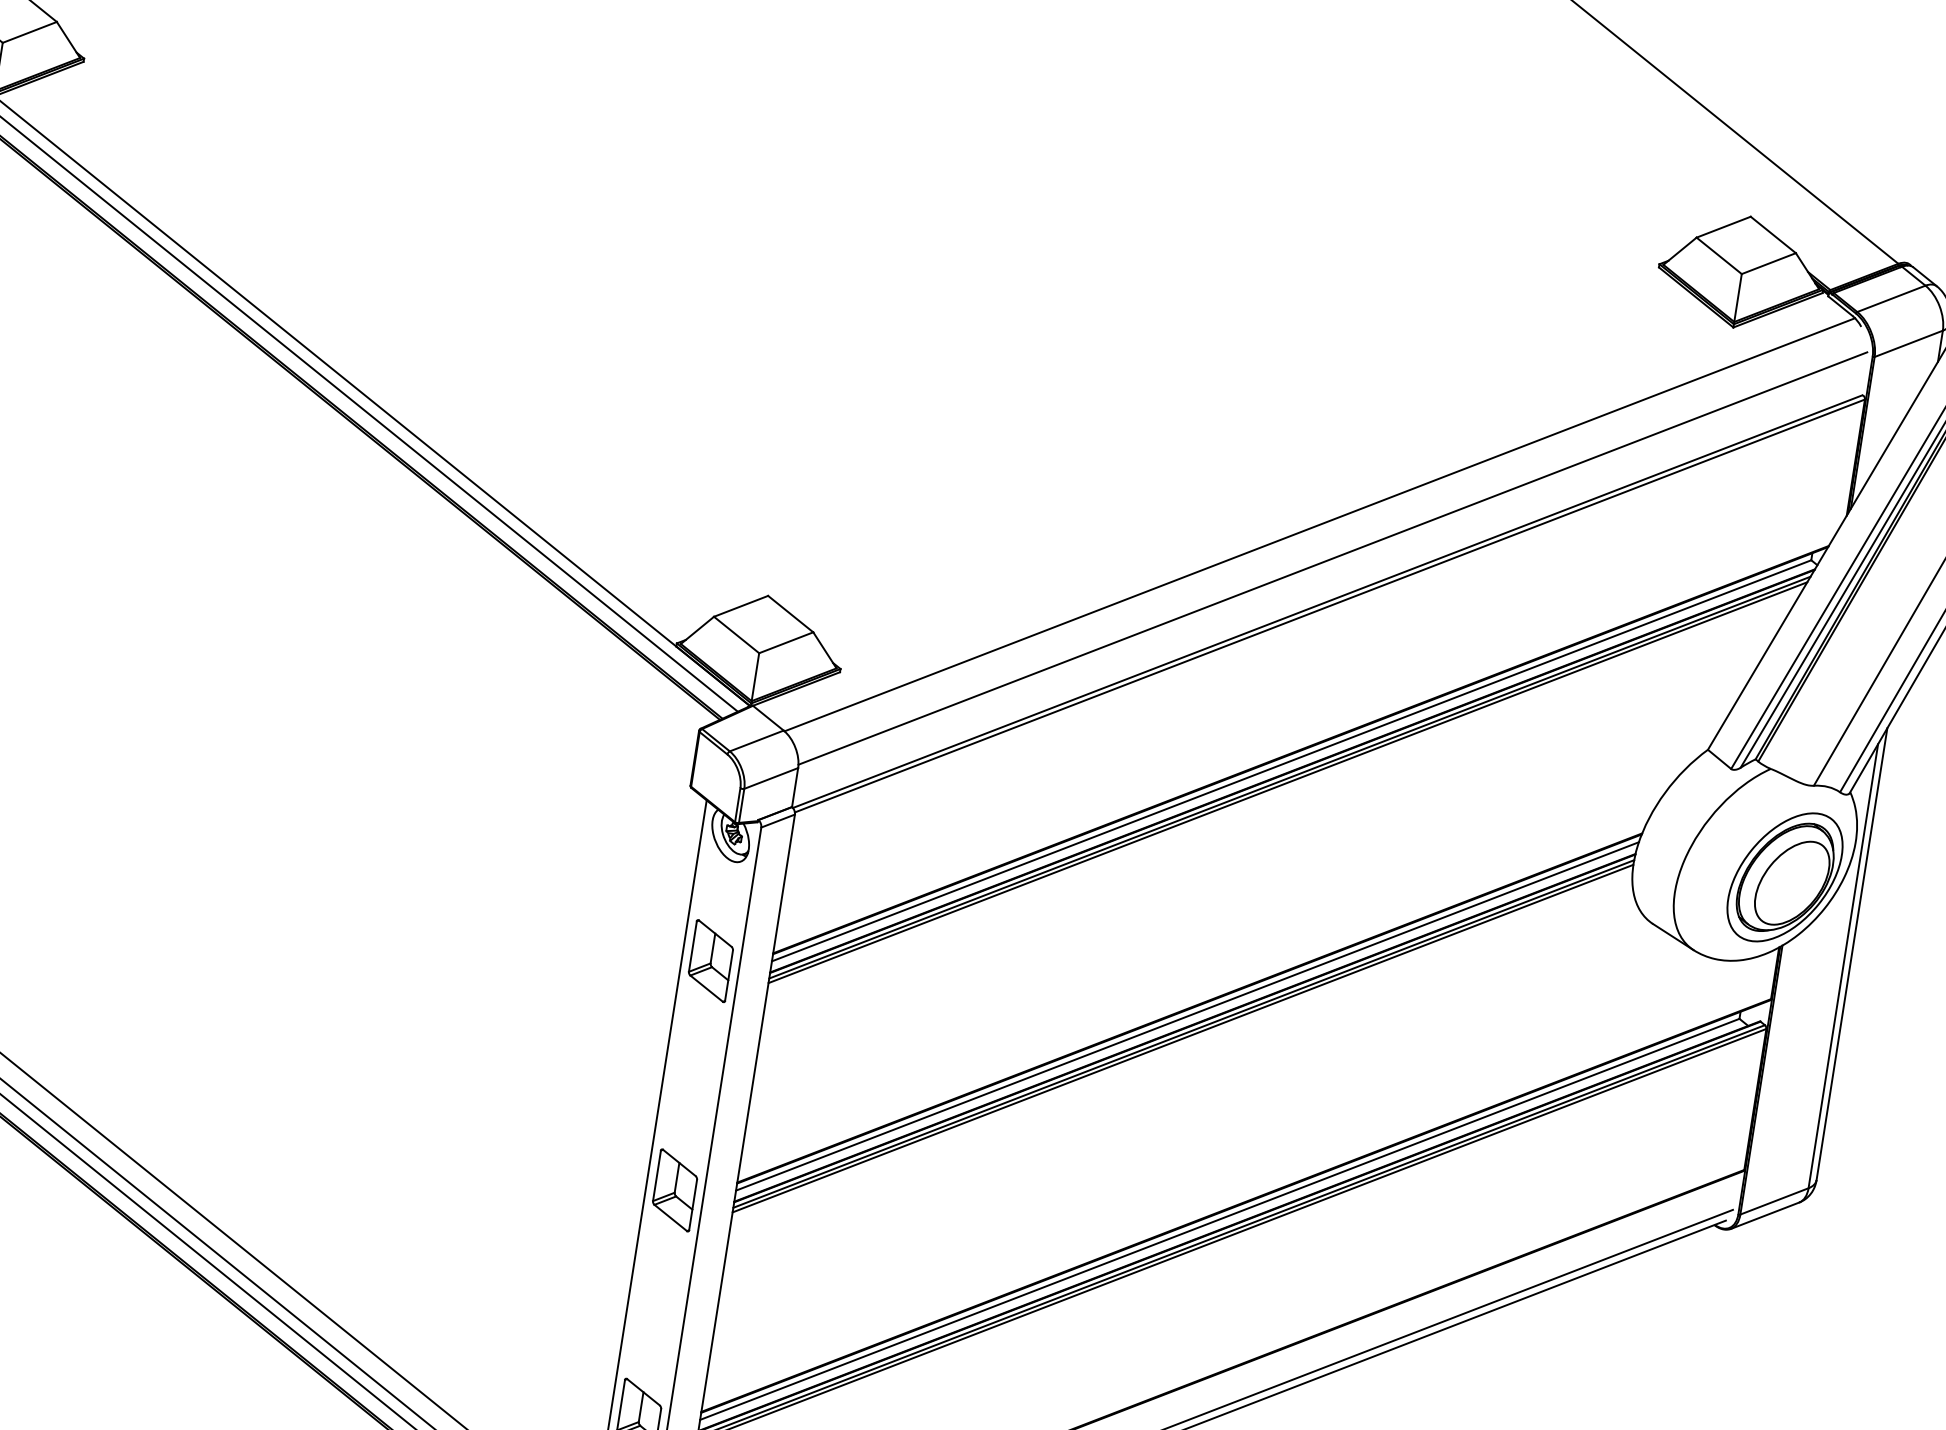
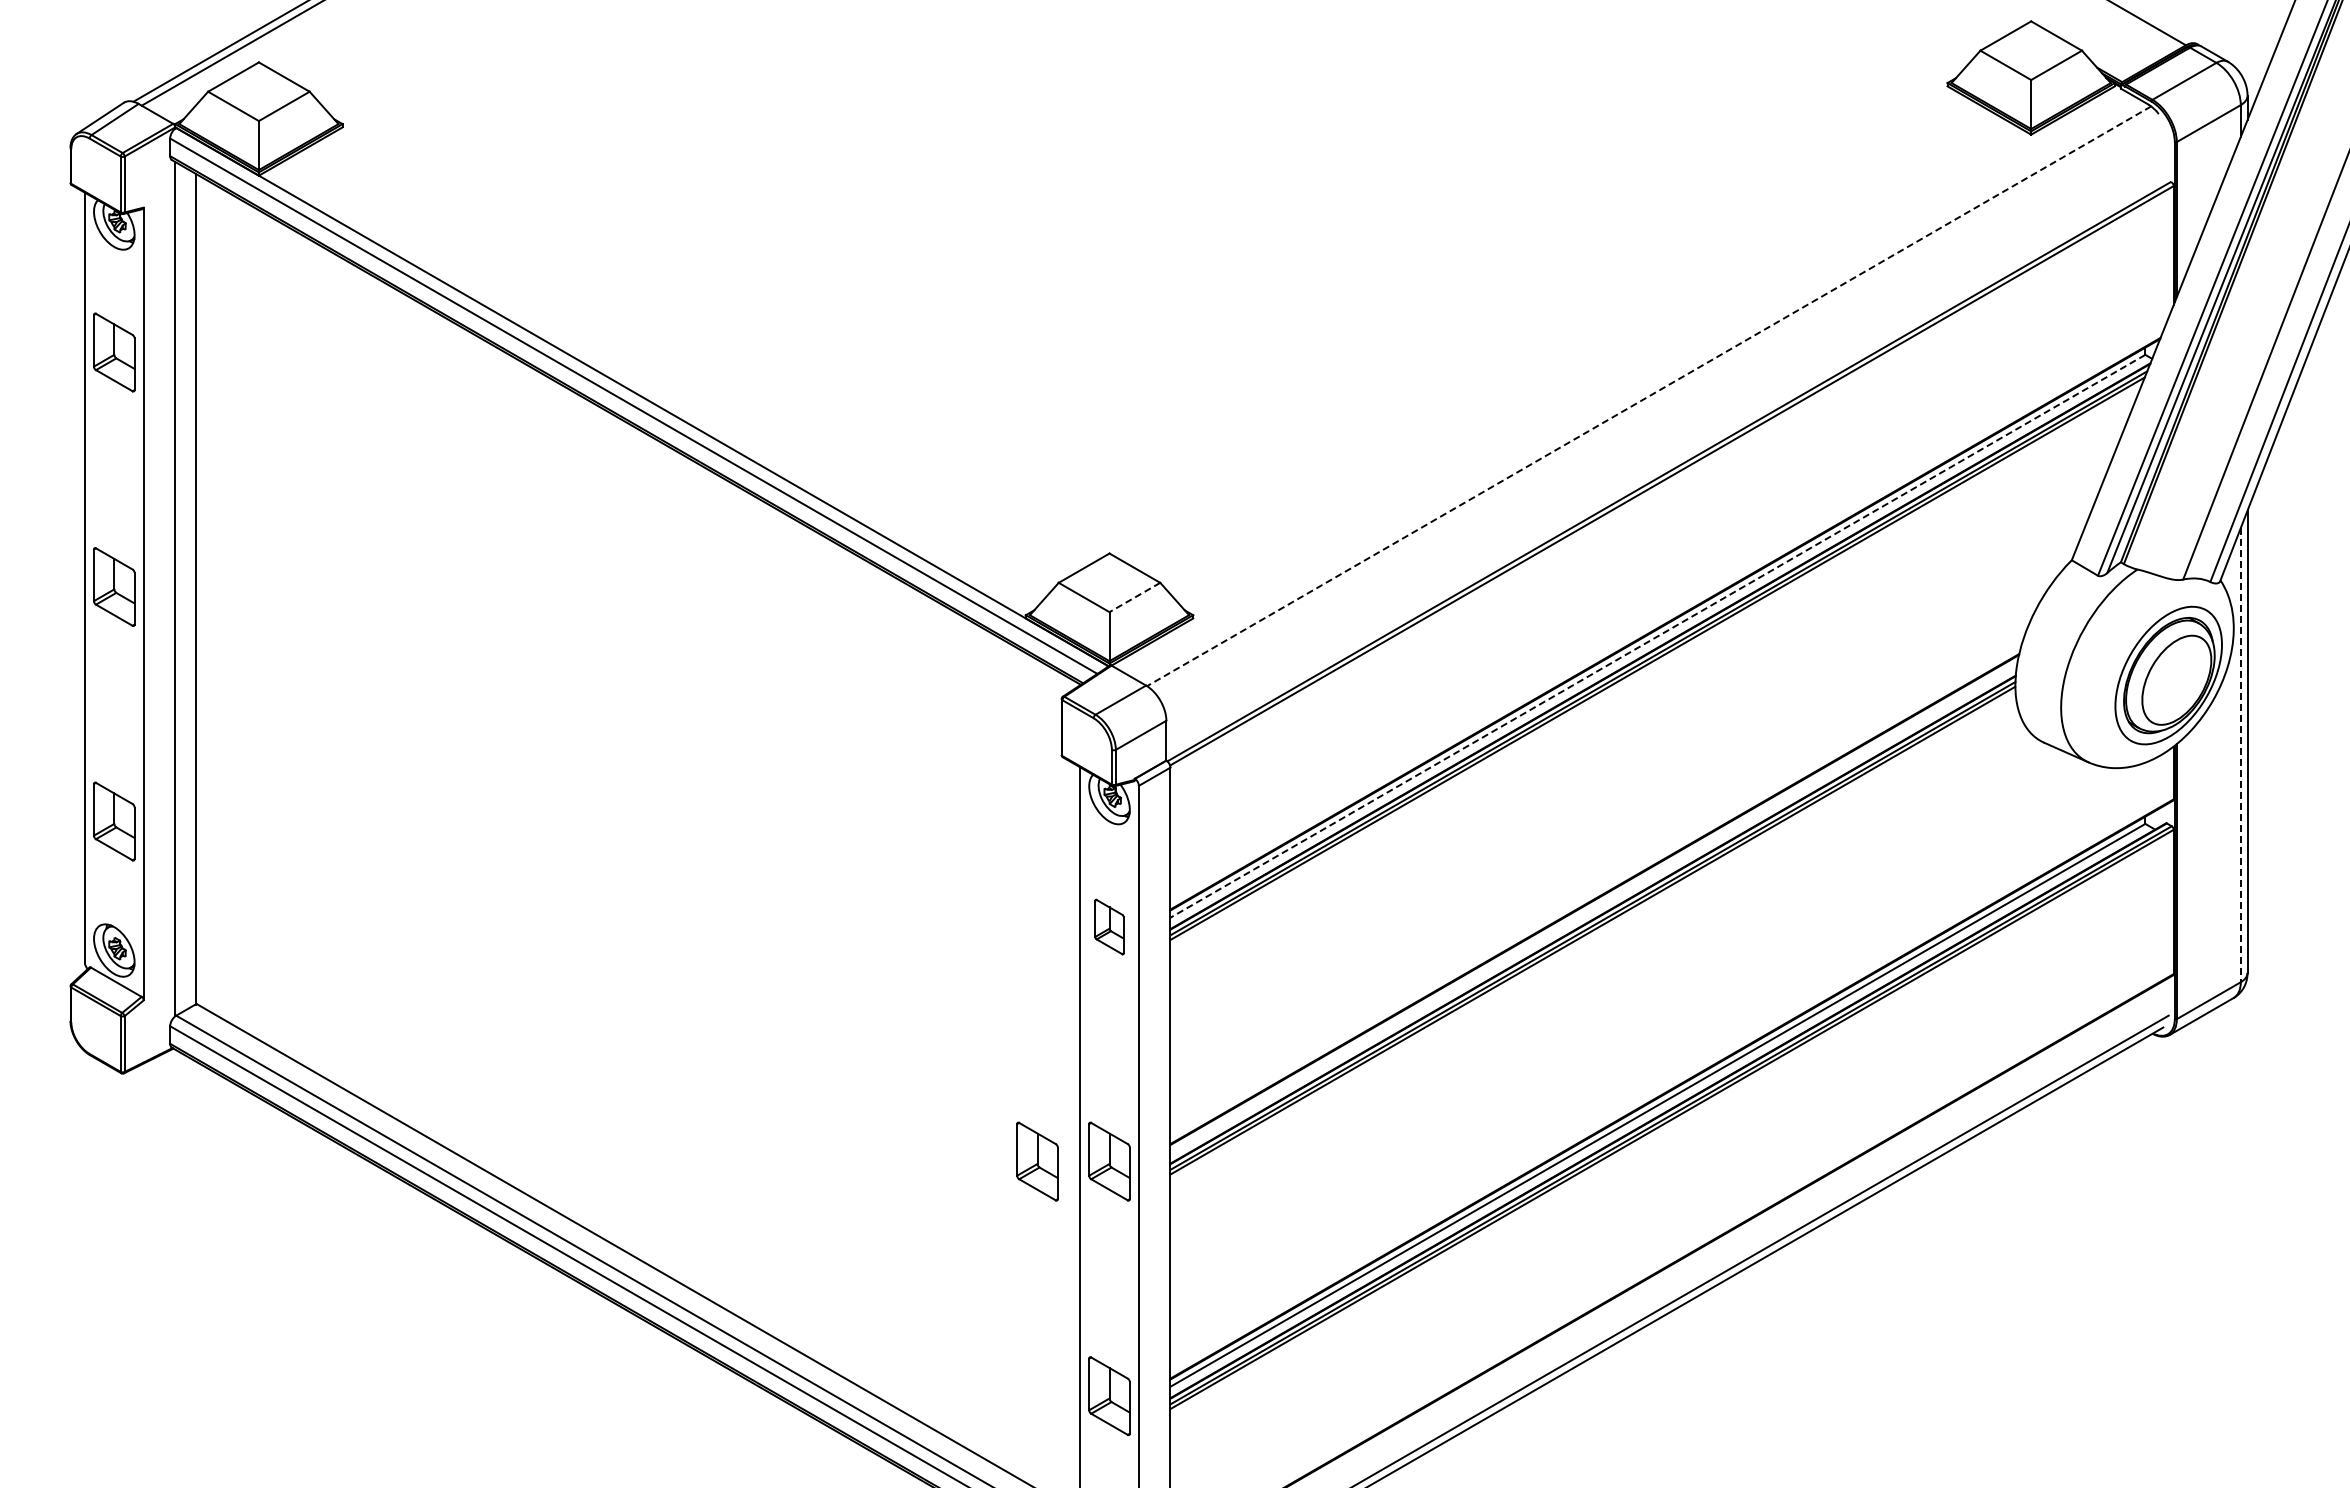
line: (1320, 525) -> (1649, 396), solid -> dashed
line: (1332, 558) -> (1667, 427), removed
line: (785, 642) -> (1134, 597), solid -> dashed
line: (1291, 760) -> (1657, 636), solid -> dashed
part: (711, 960) -> (1109, 926), size x0.7
line: (1842, 966) -> (2240, 755), solid -> dashed
line: (1187, 1016) -> (1593, 907), removed
part: (604, 1179) -> (1037, 1161), added

